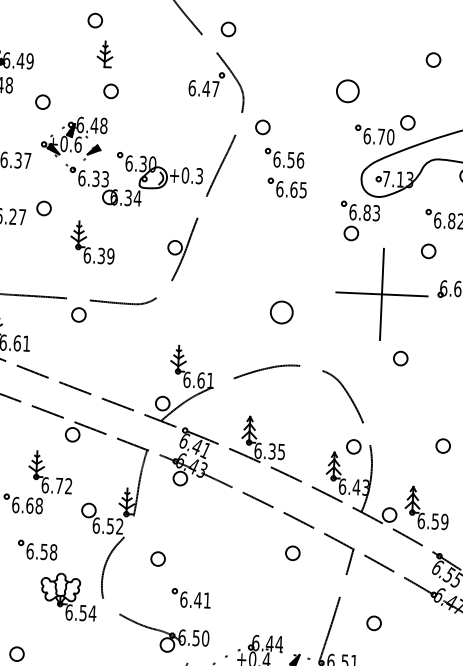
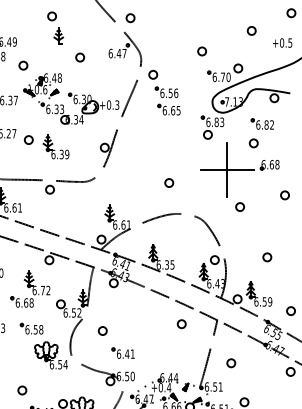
part: (111, 91) -> (80, 57), moved
part: (346, 91) -> (201, 51), size x0.62
part: (43, 207) -> (28, 139), moved
part: (282, 311) -> (169, 182), size x0.62

